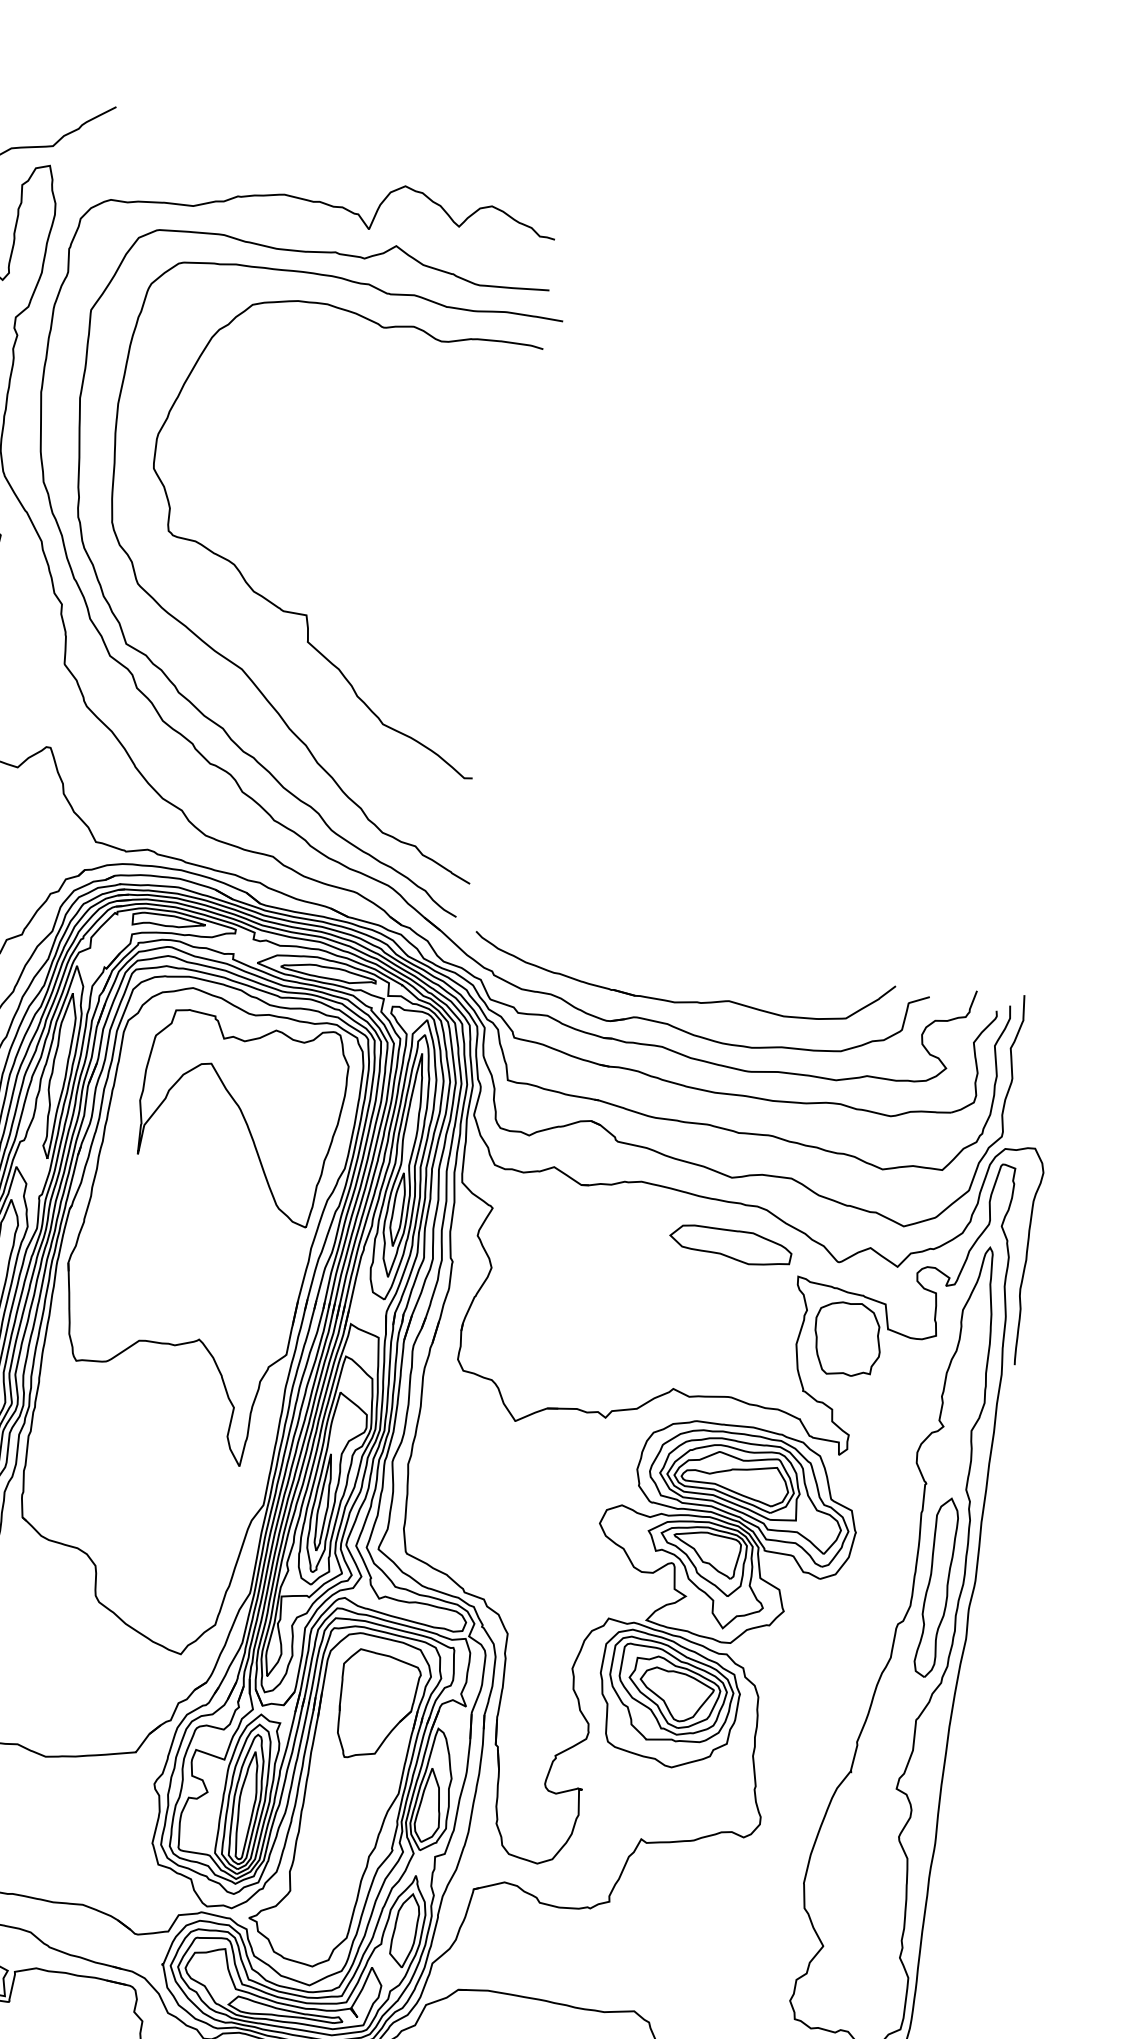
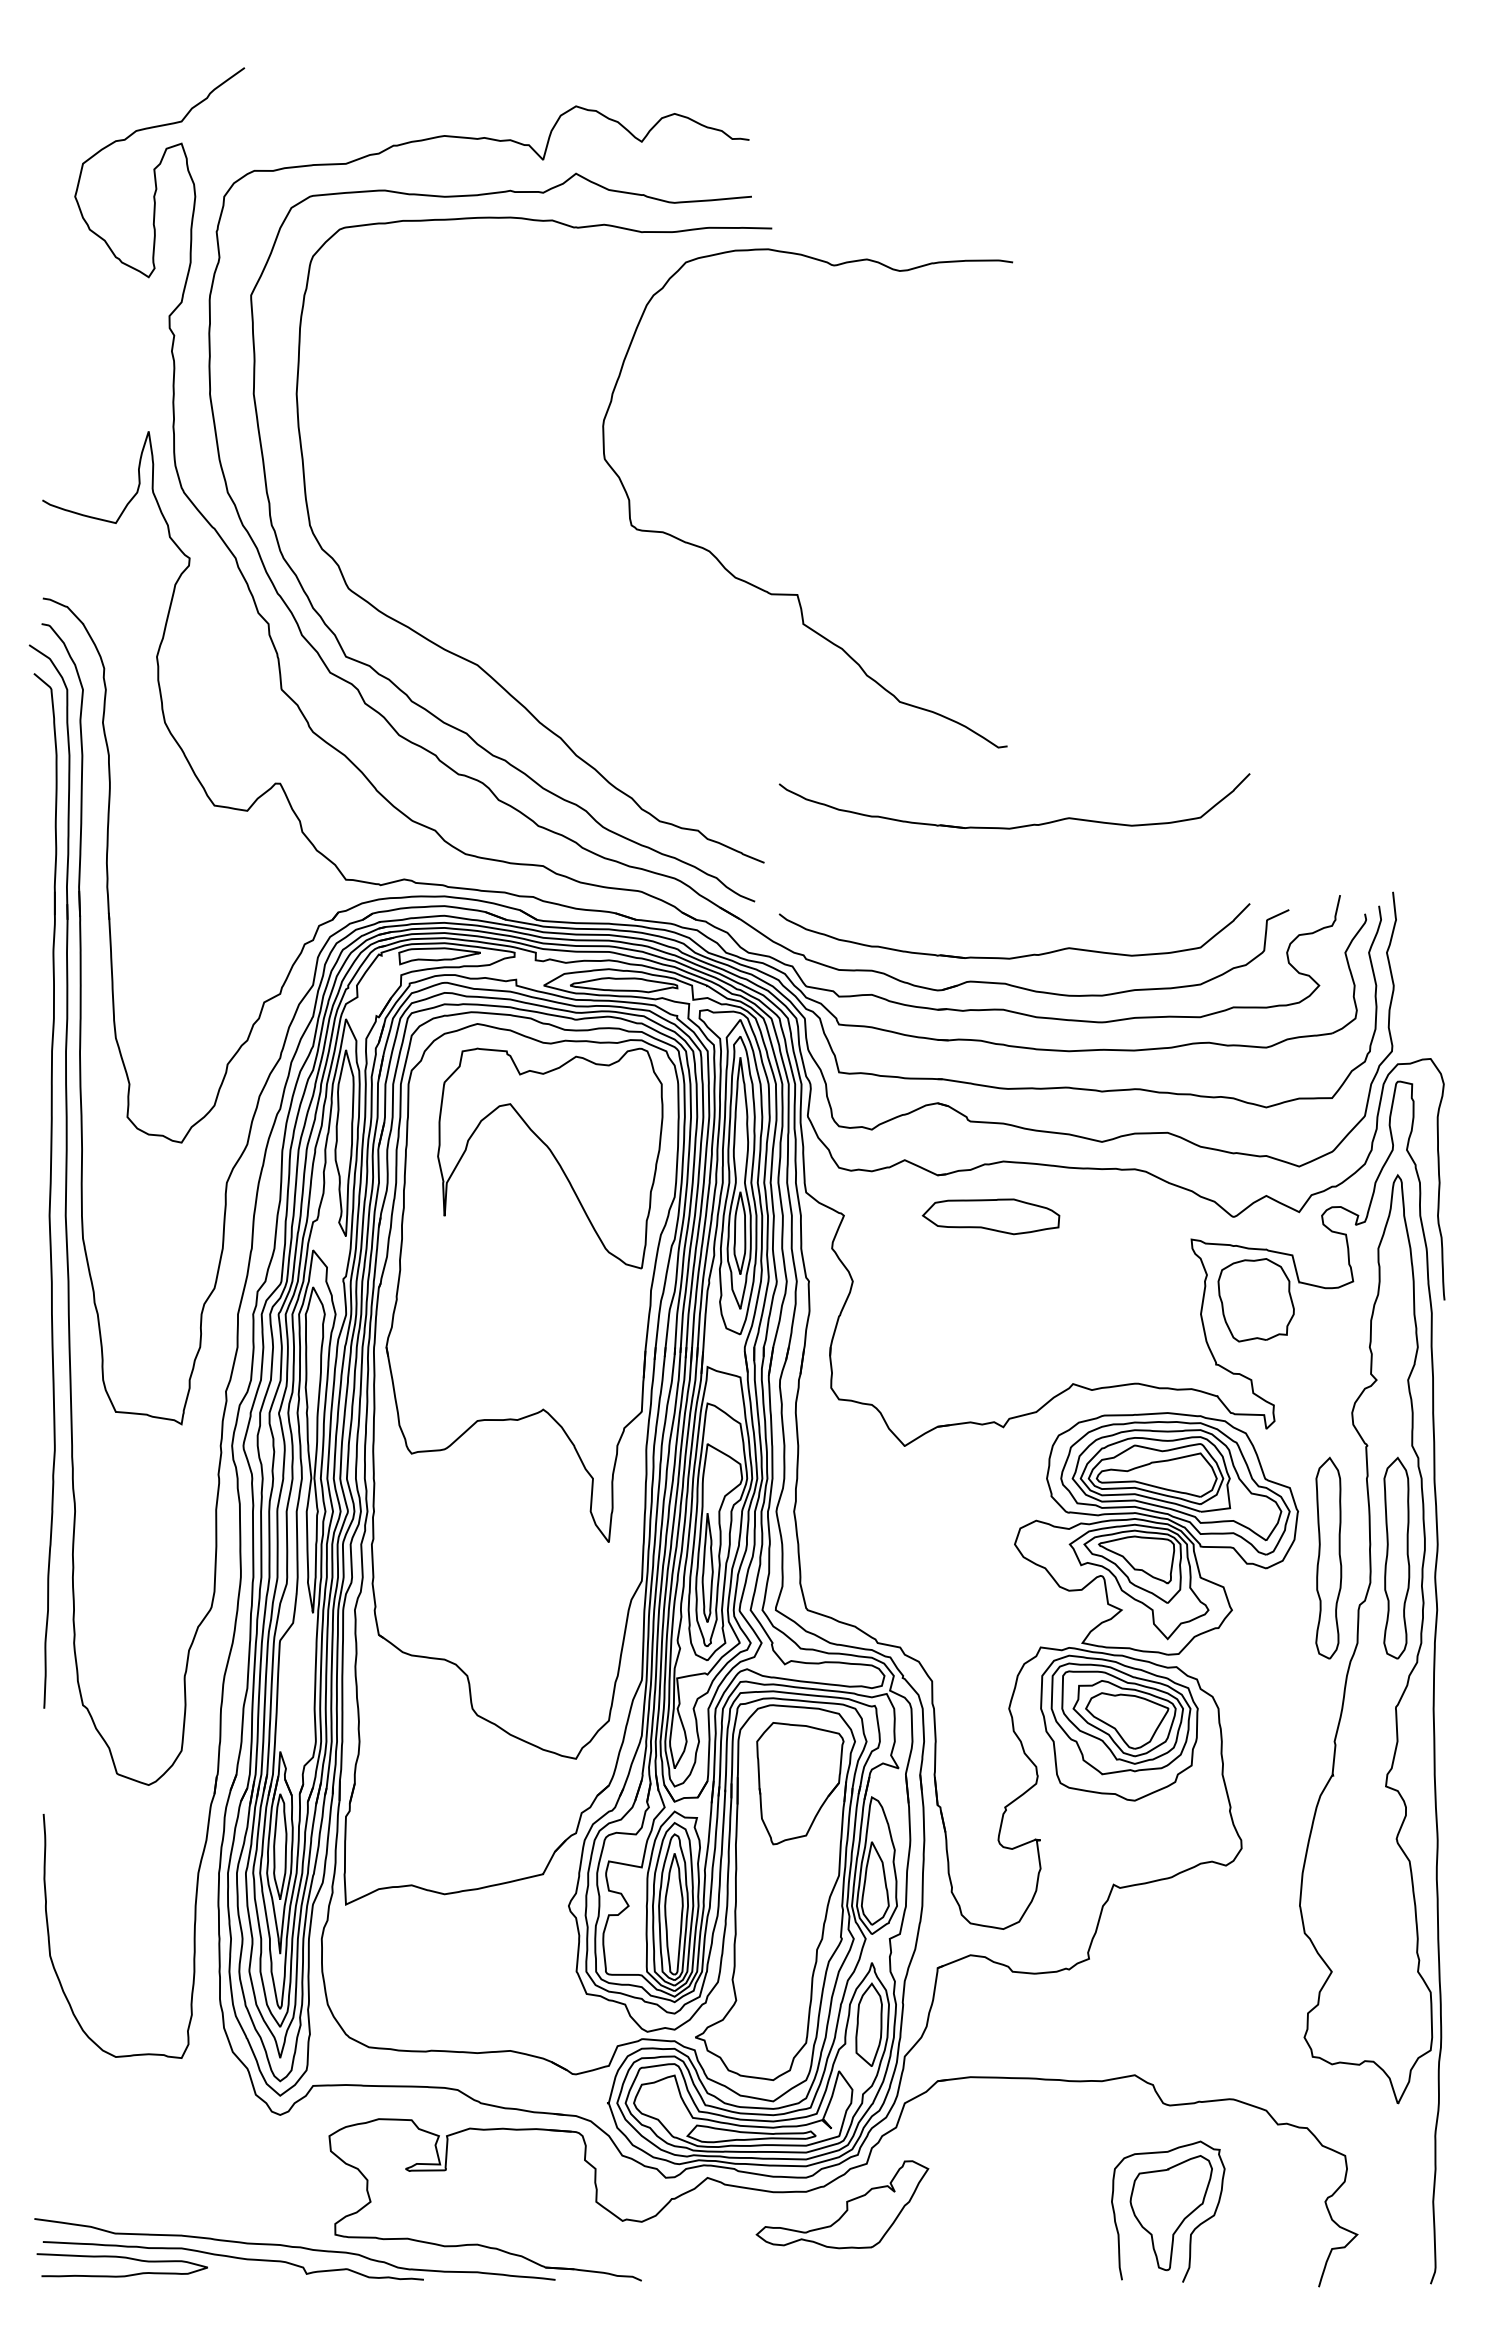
curve: (302, 613) -> (792, 593), moved
part: (703, 885) -> (1021, 825), added
part: (730, 1245) -> (990, 1216), moved
part: (876, 1577) -> (1328, 1557), added

